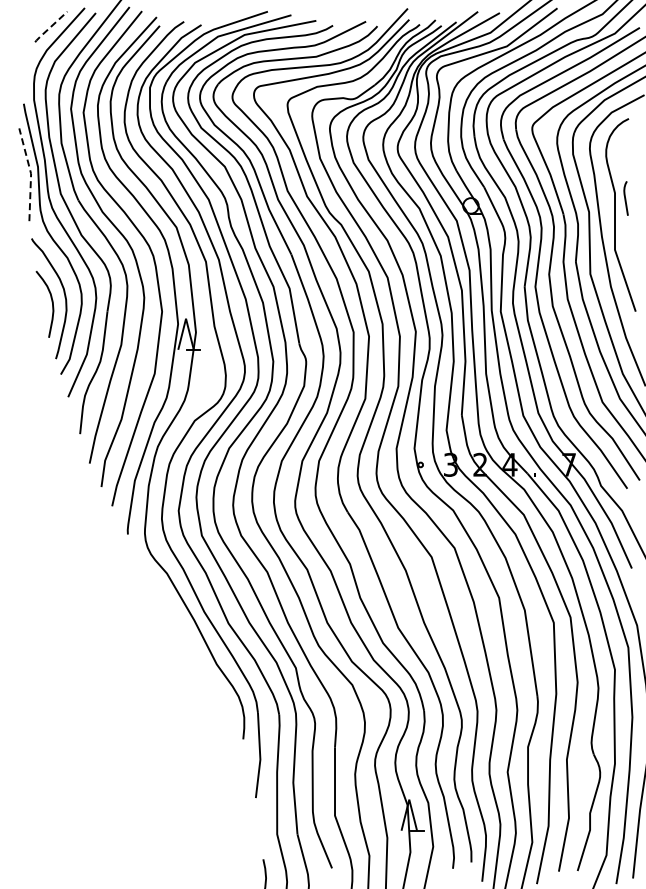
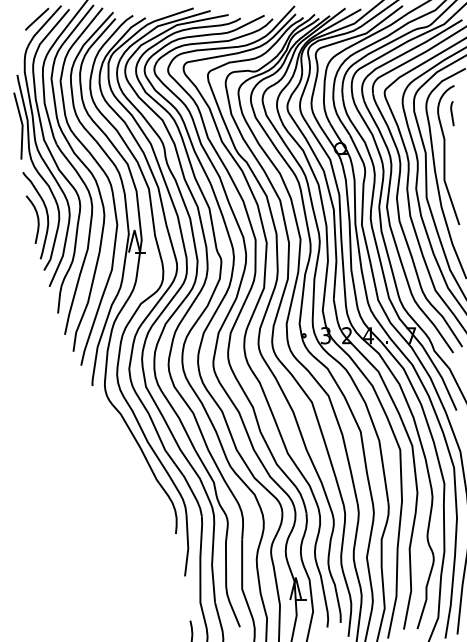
line: (50, 27) -> (36, 19), dashed -> solid
line: (31, 173) -> (22, 125), dashed -> solid
curve: (625, 198) -> (452, 113), moved

